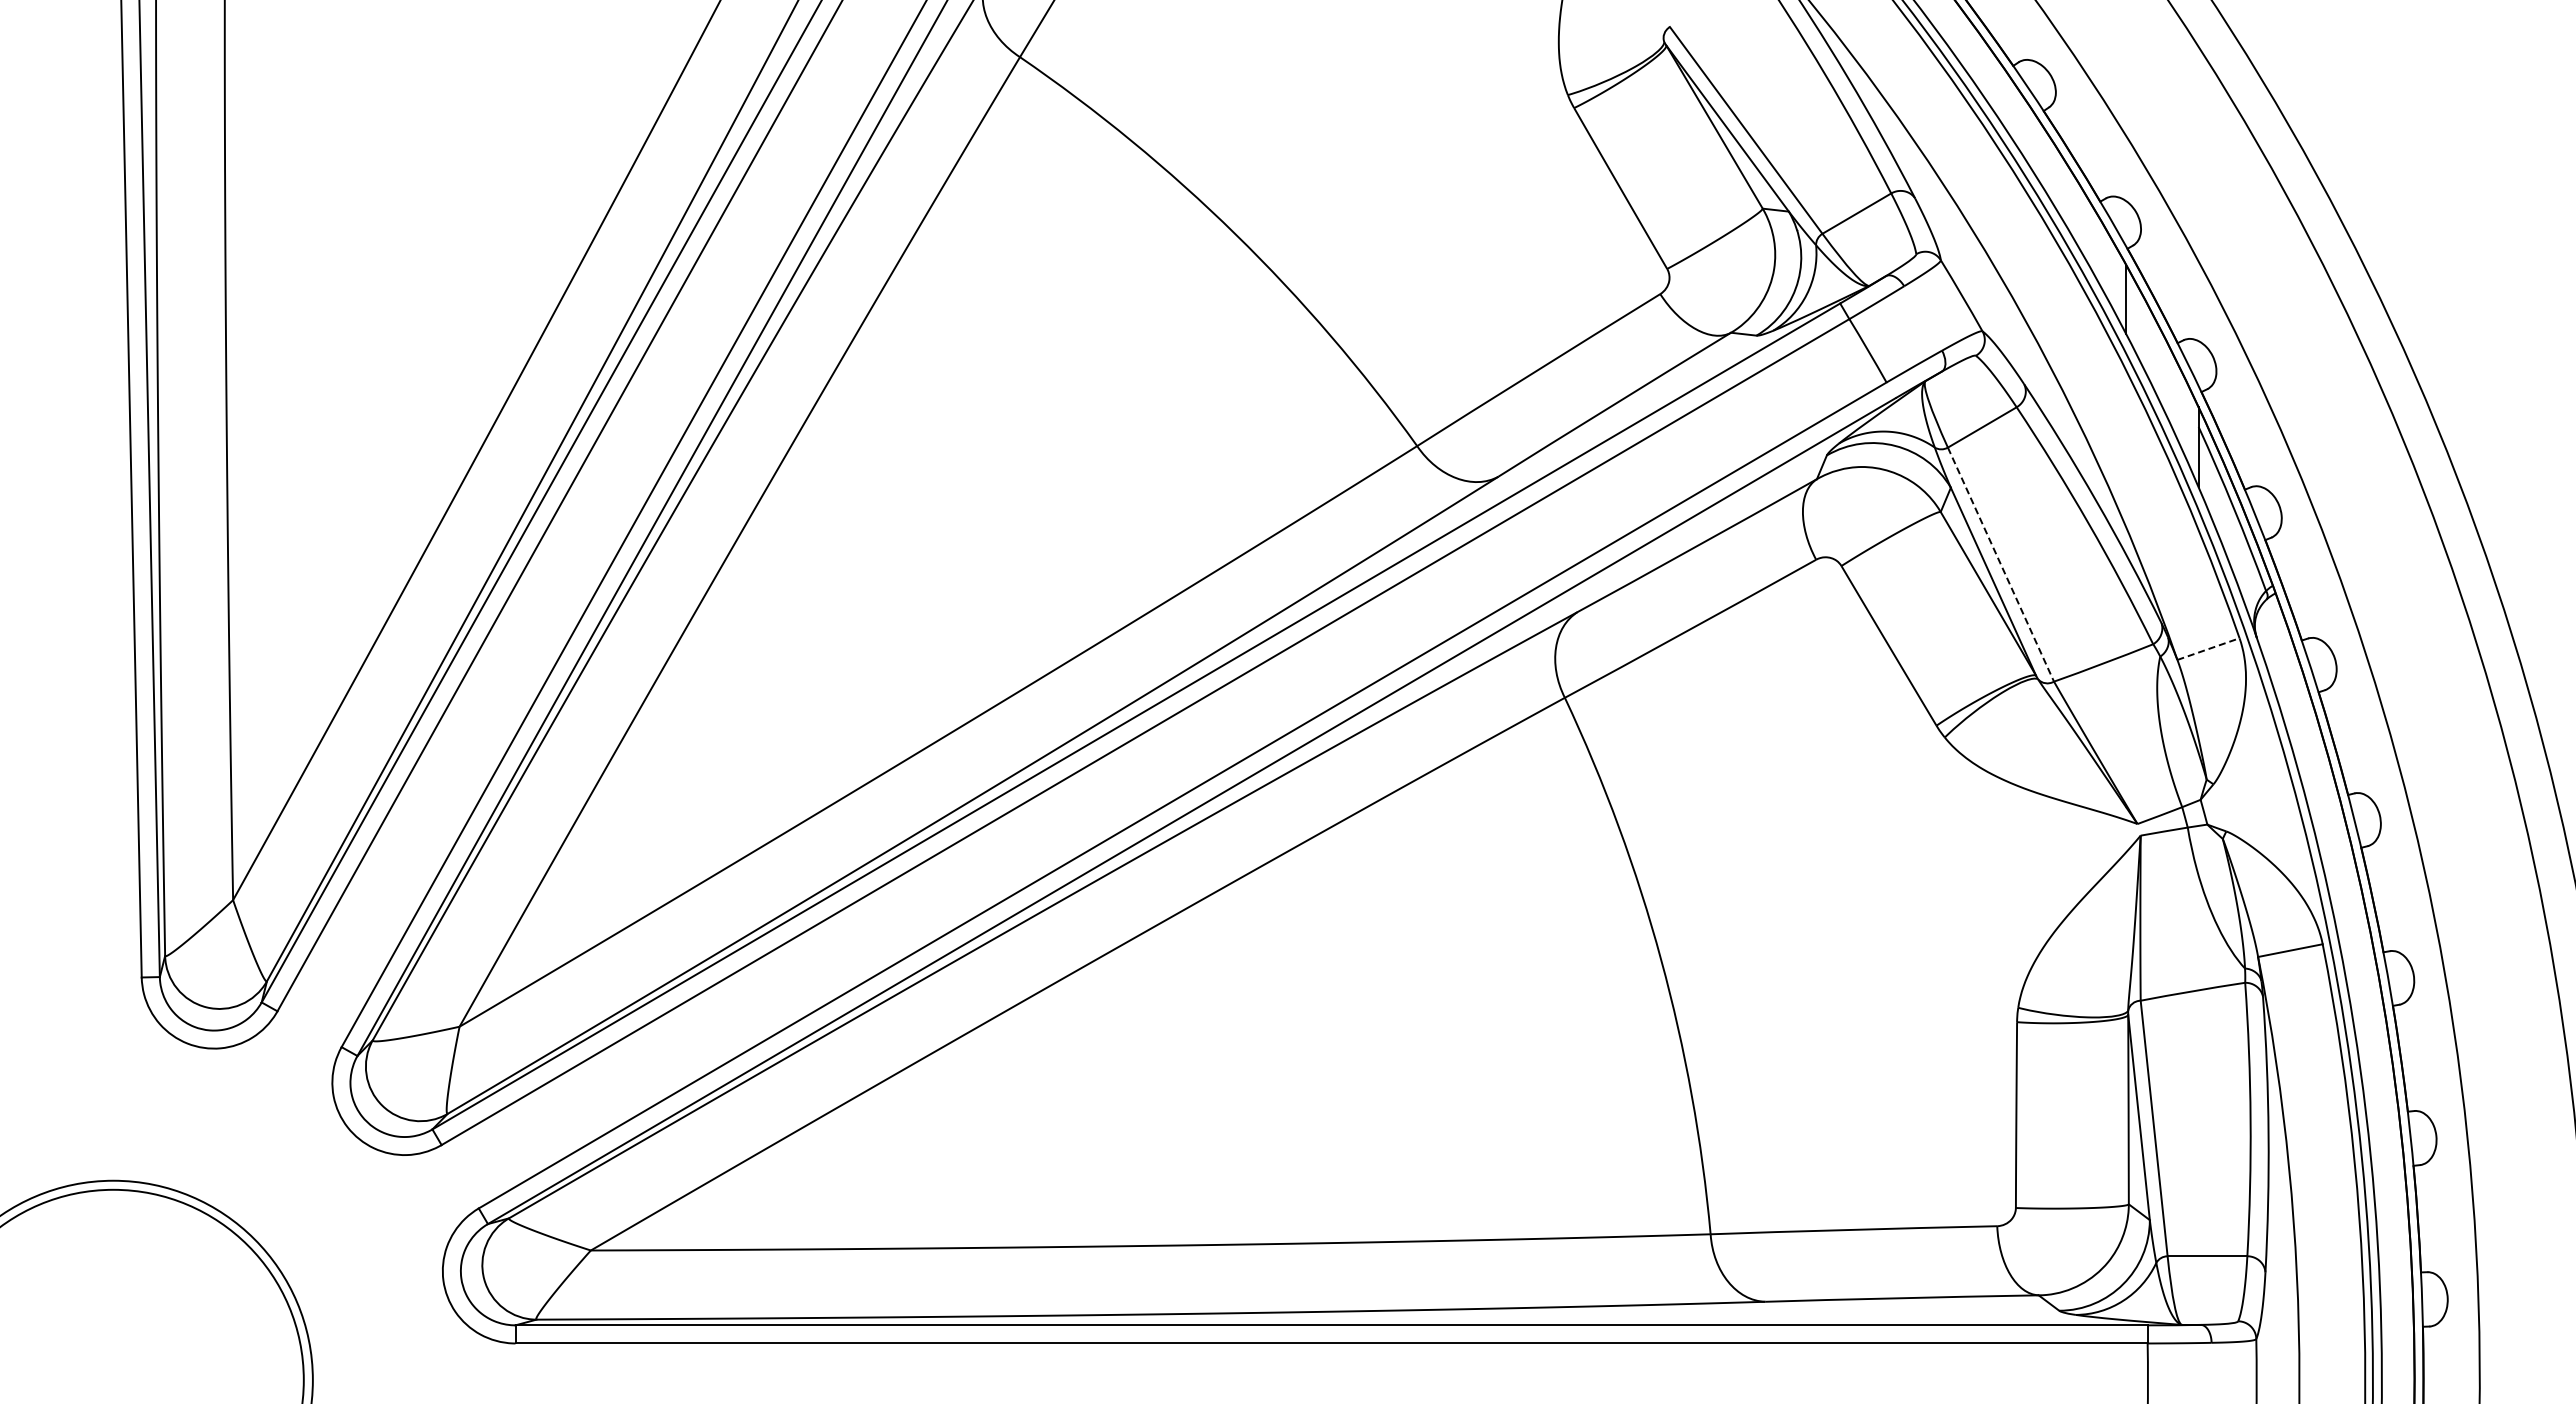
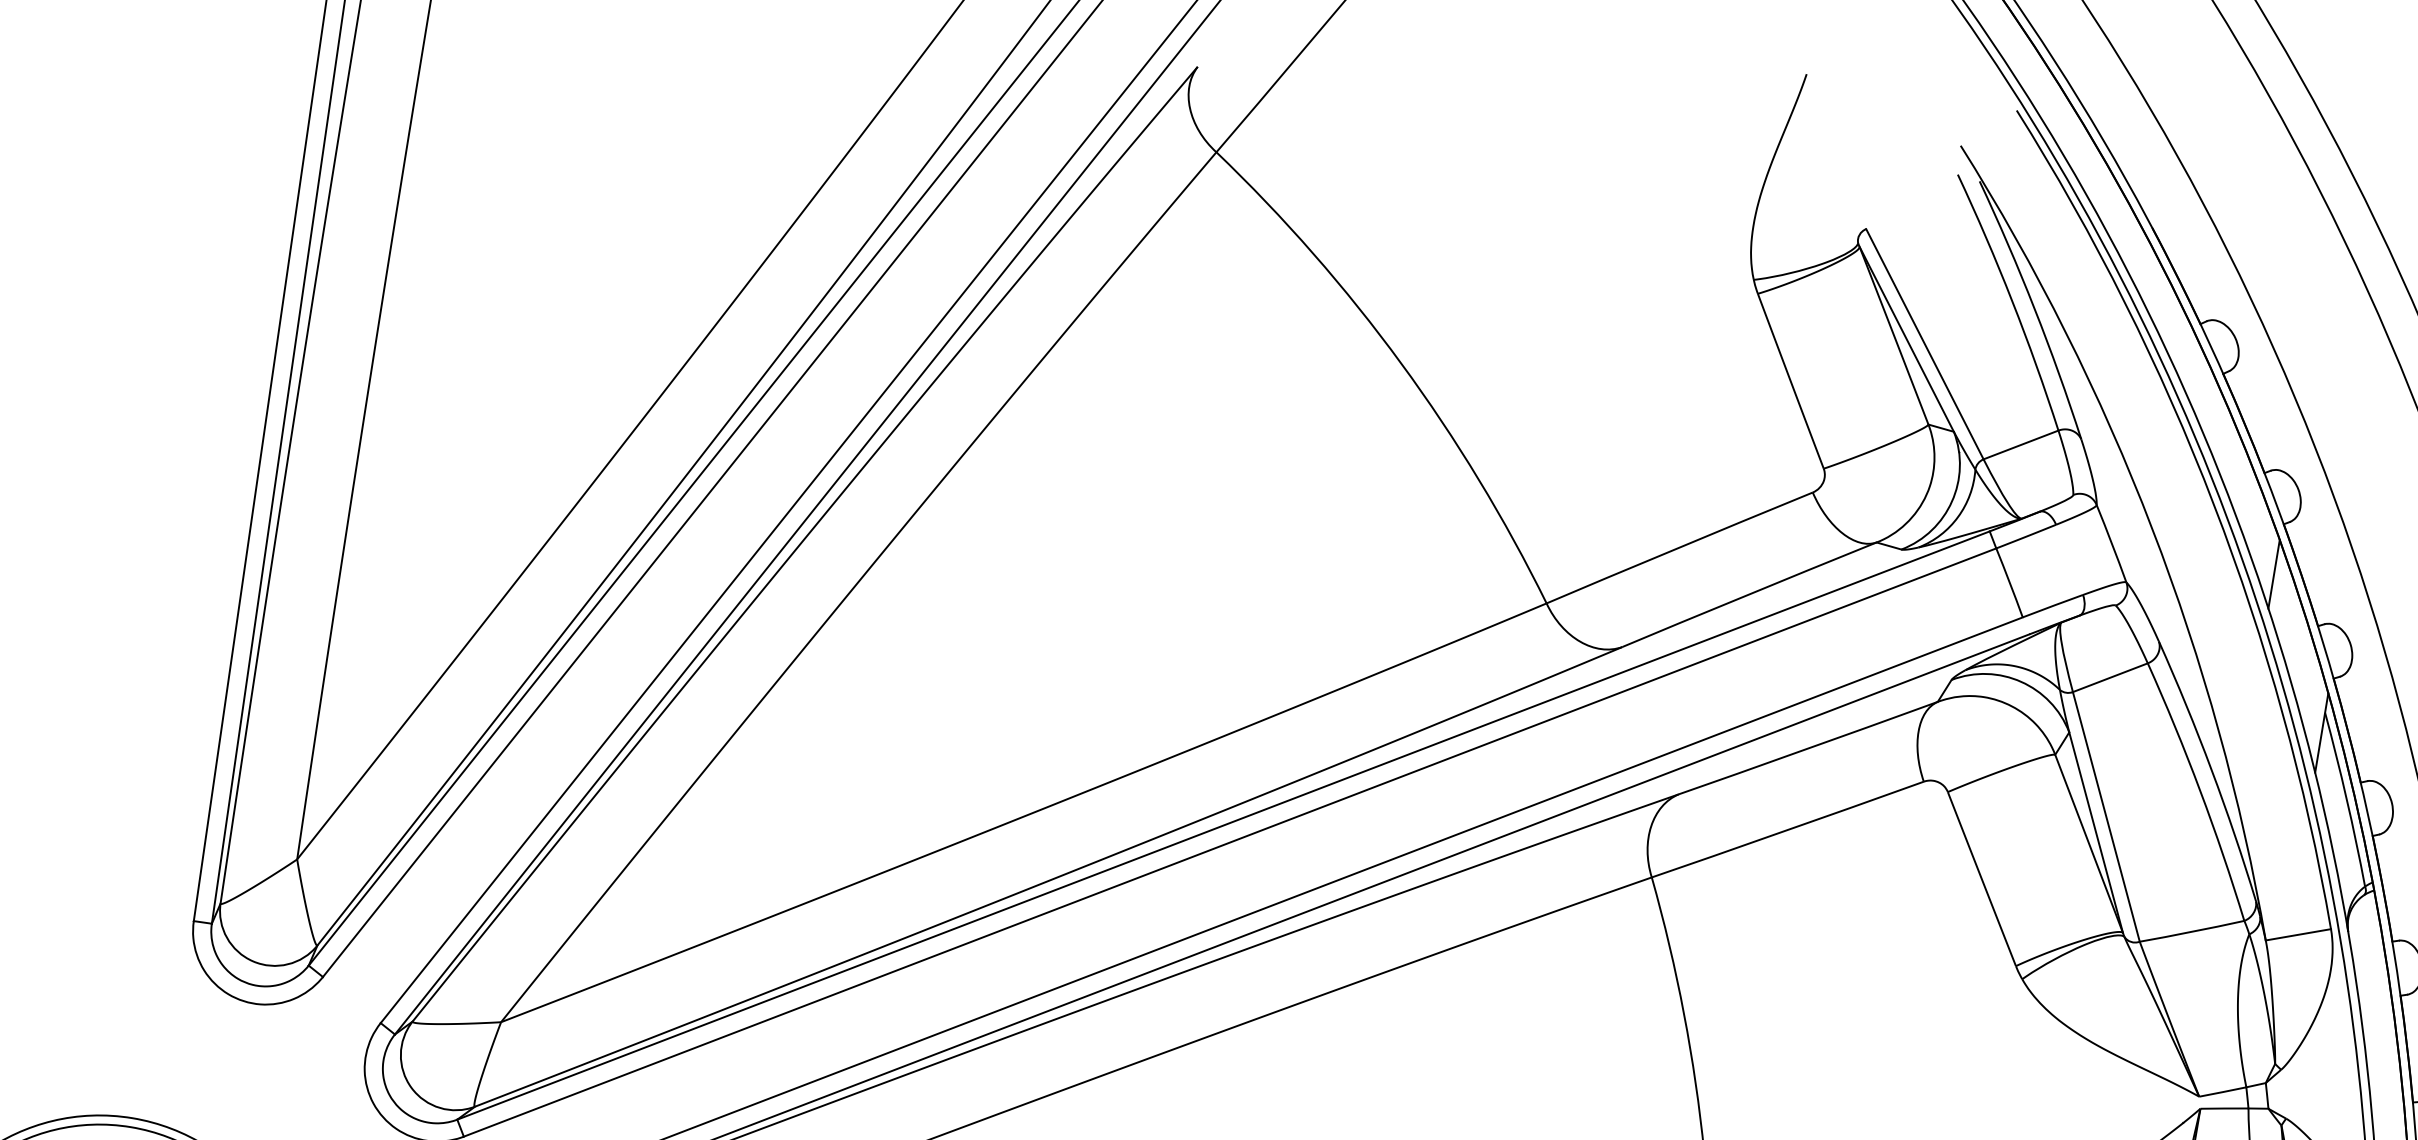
line: (2001, 565) -> (2106, 817), dashed -> solid
line: (2208, 649) -> (2298, 935), dashed -> solid

